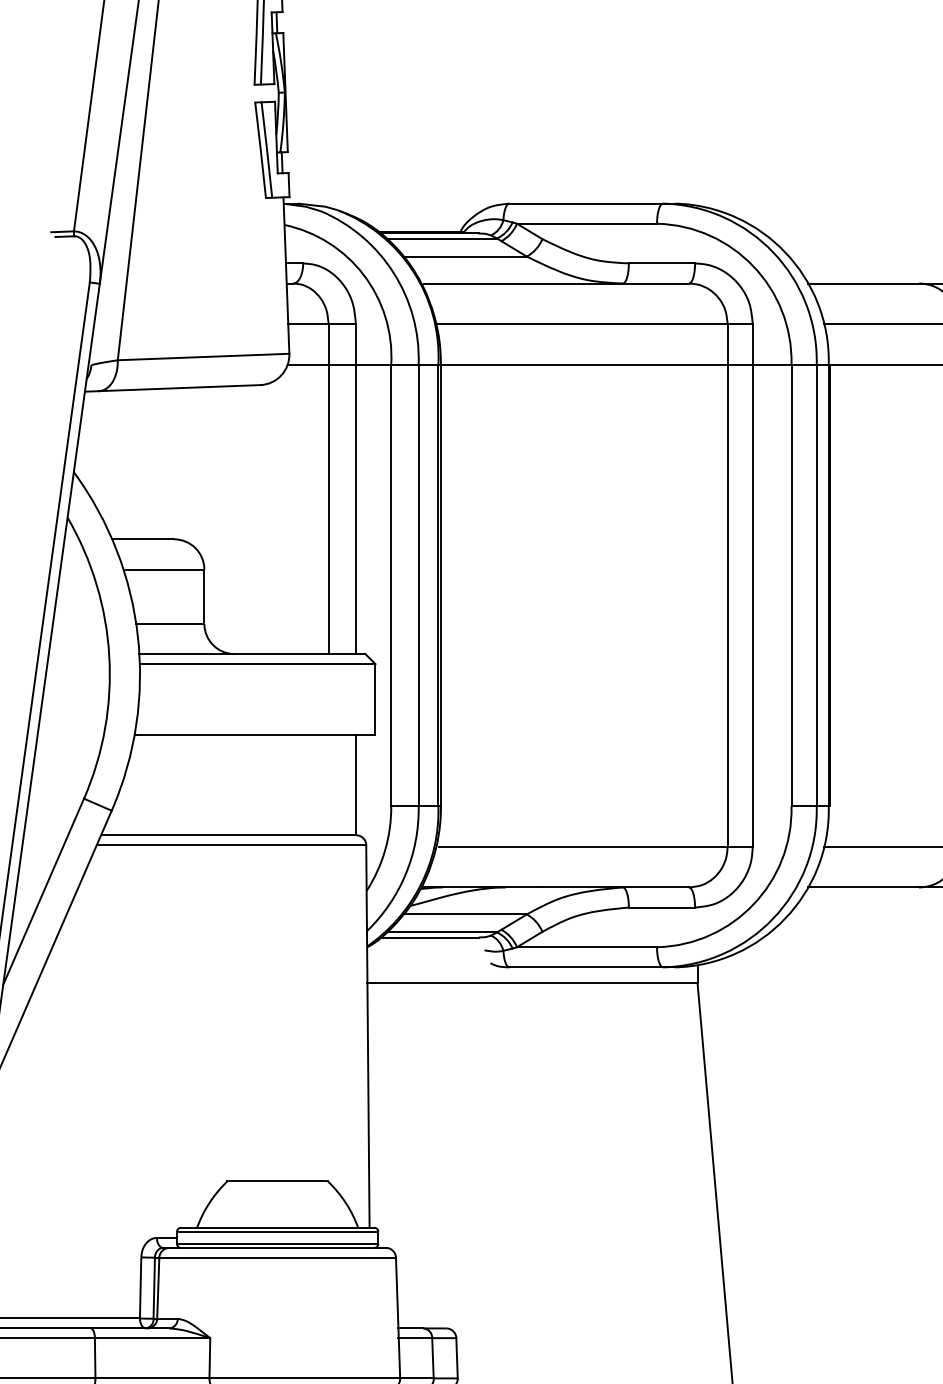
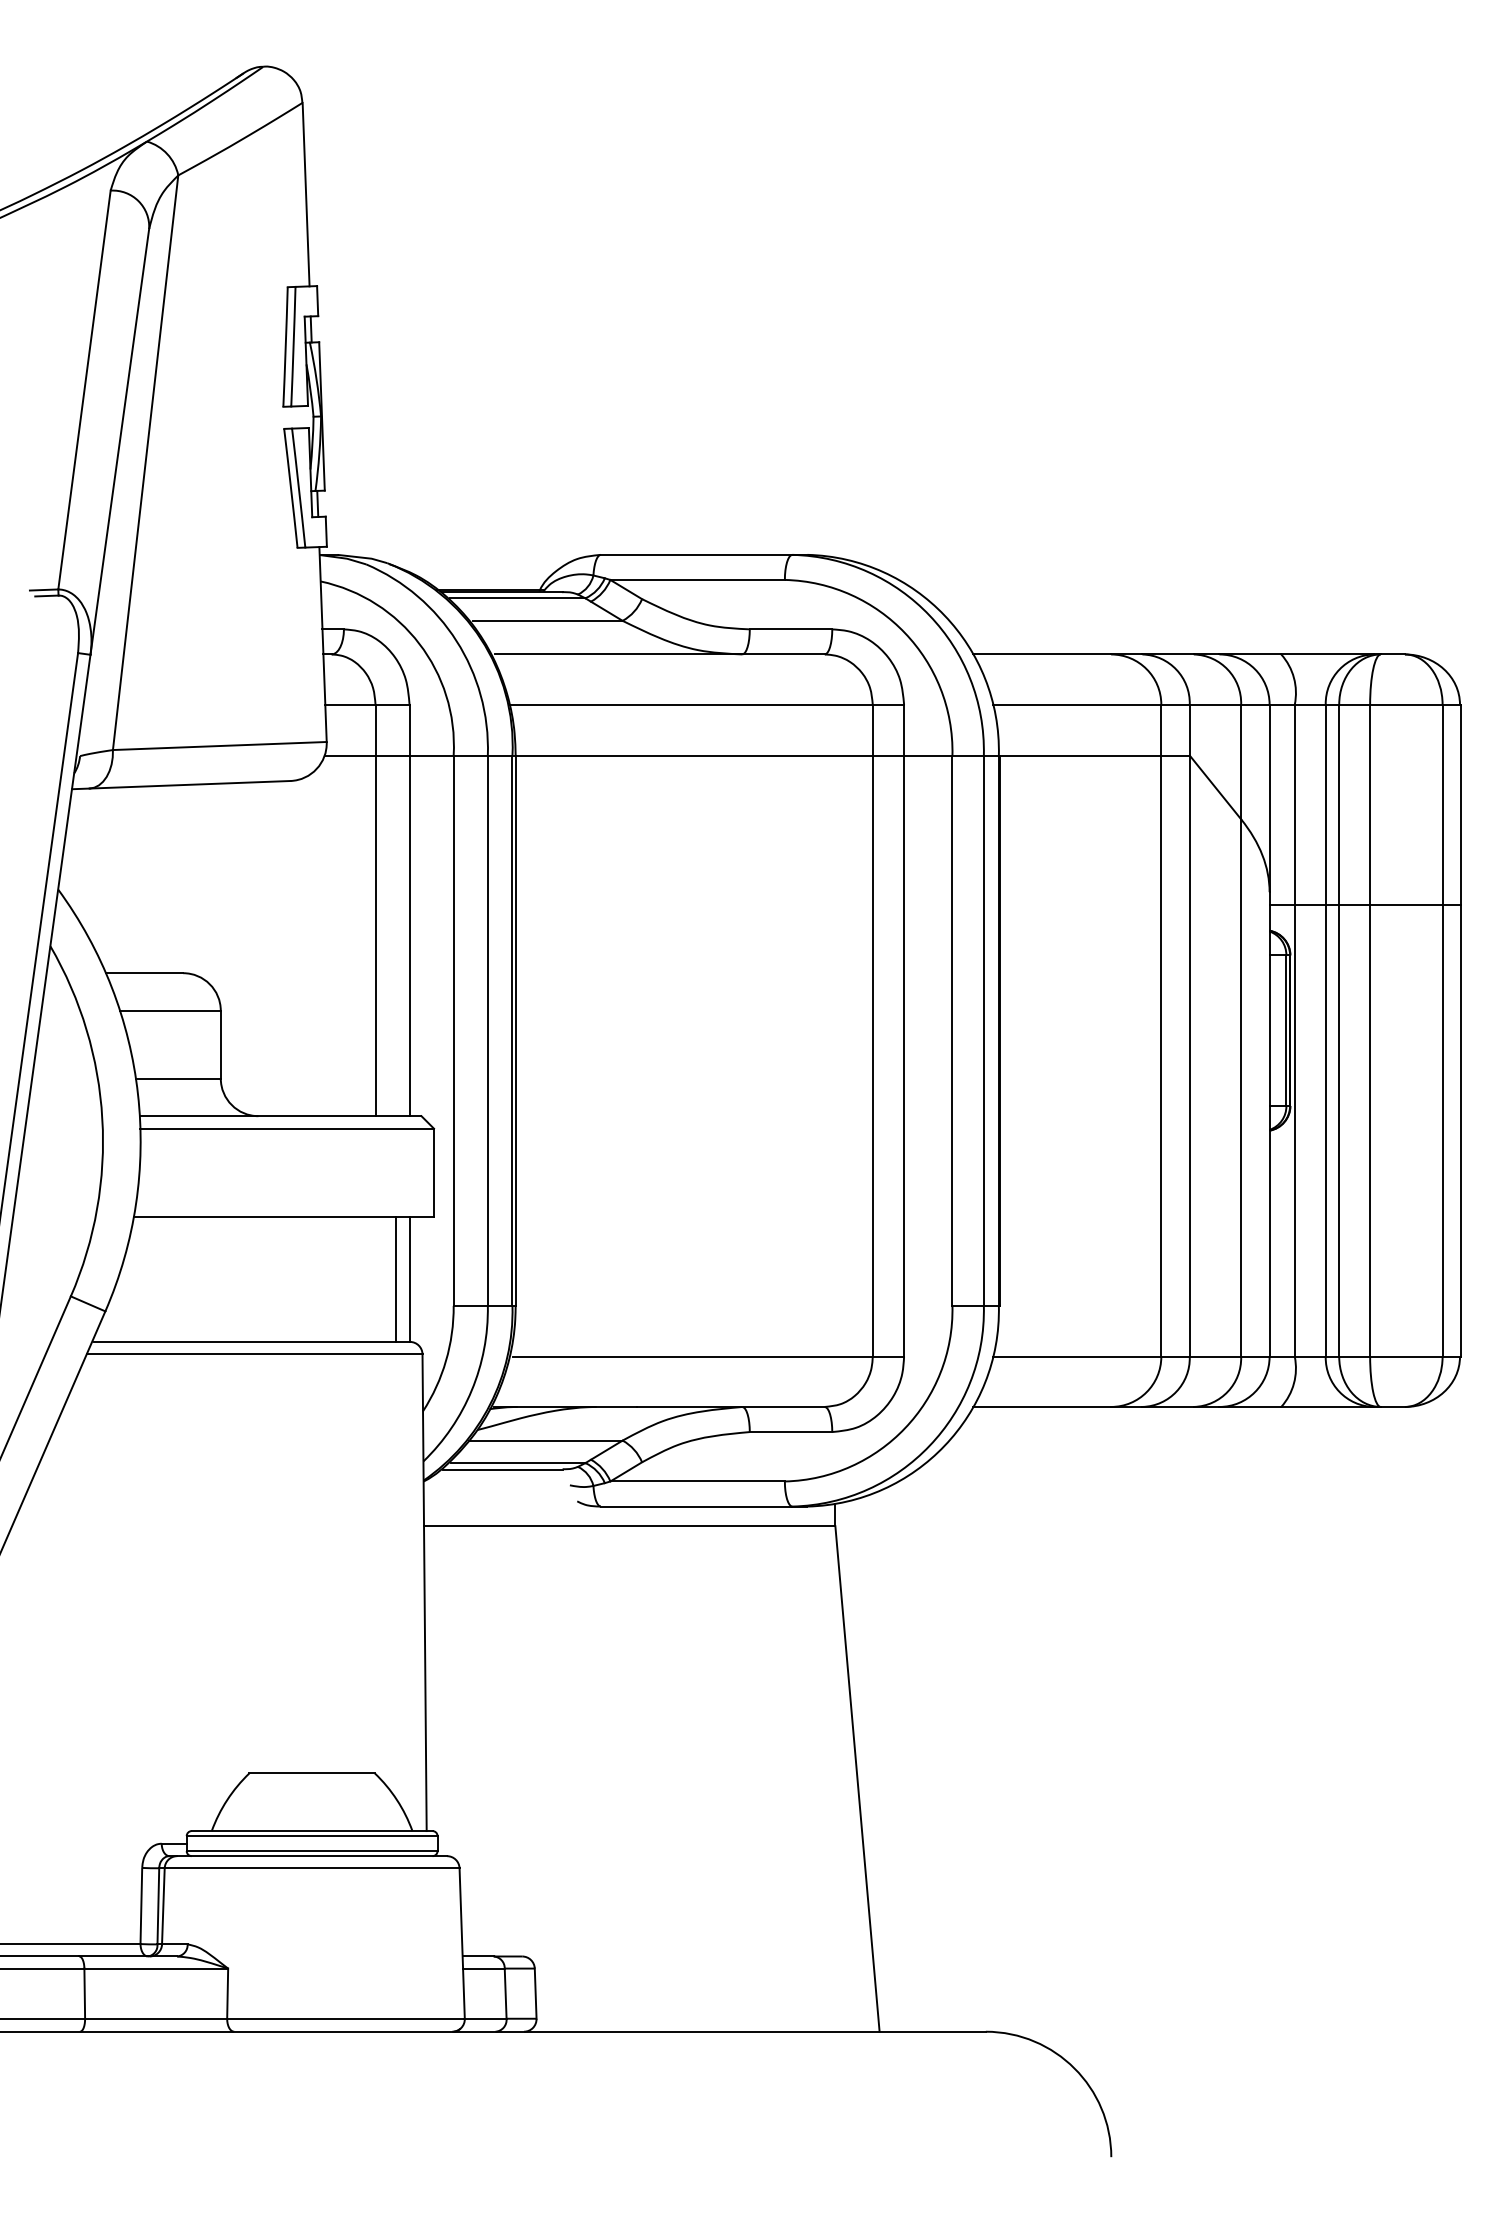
line: (345, 784) -> (396, 1278), added

